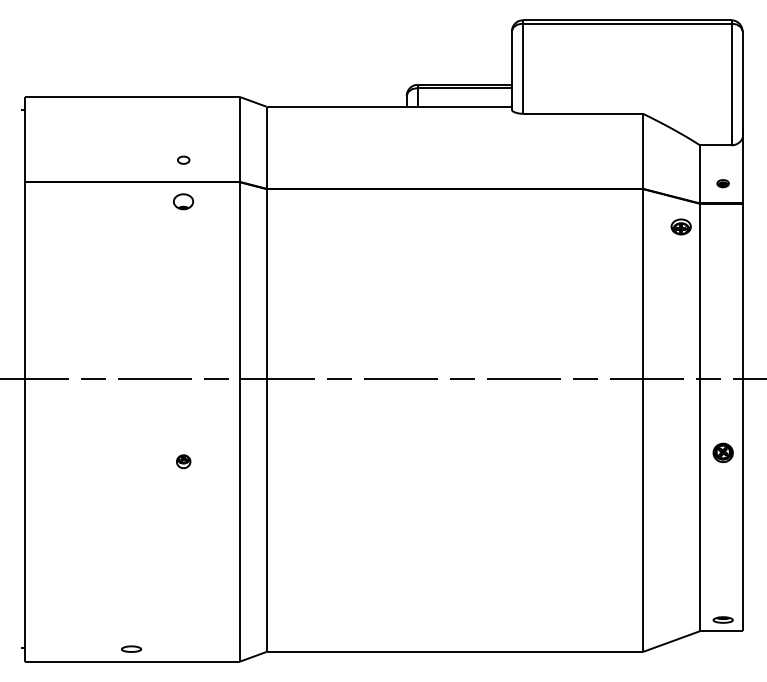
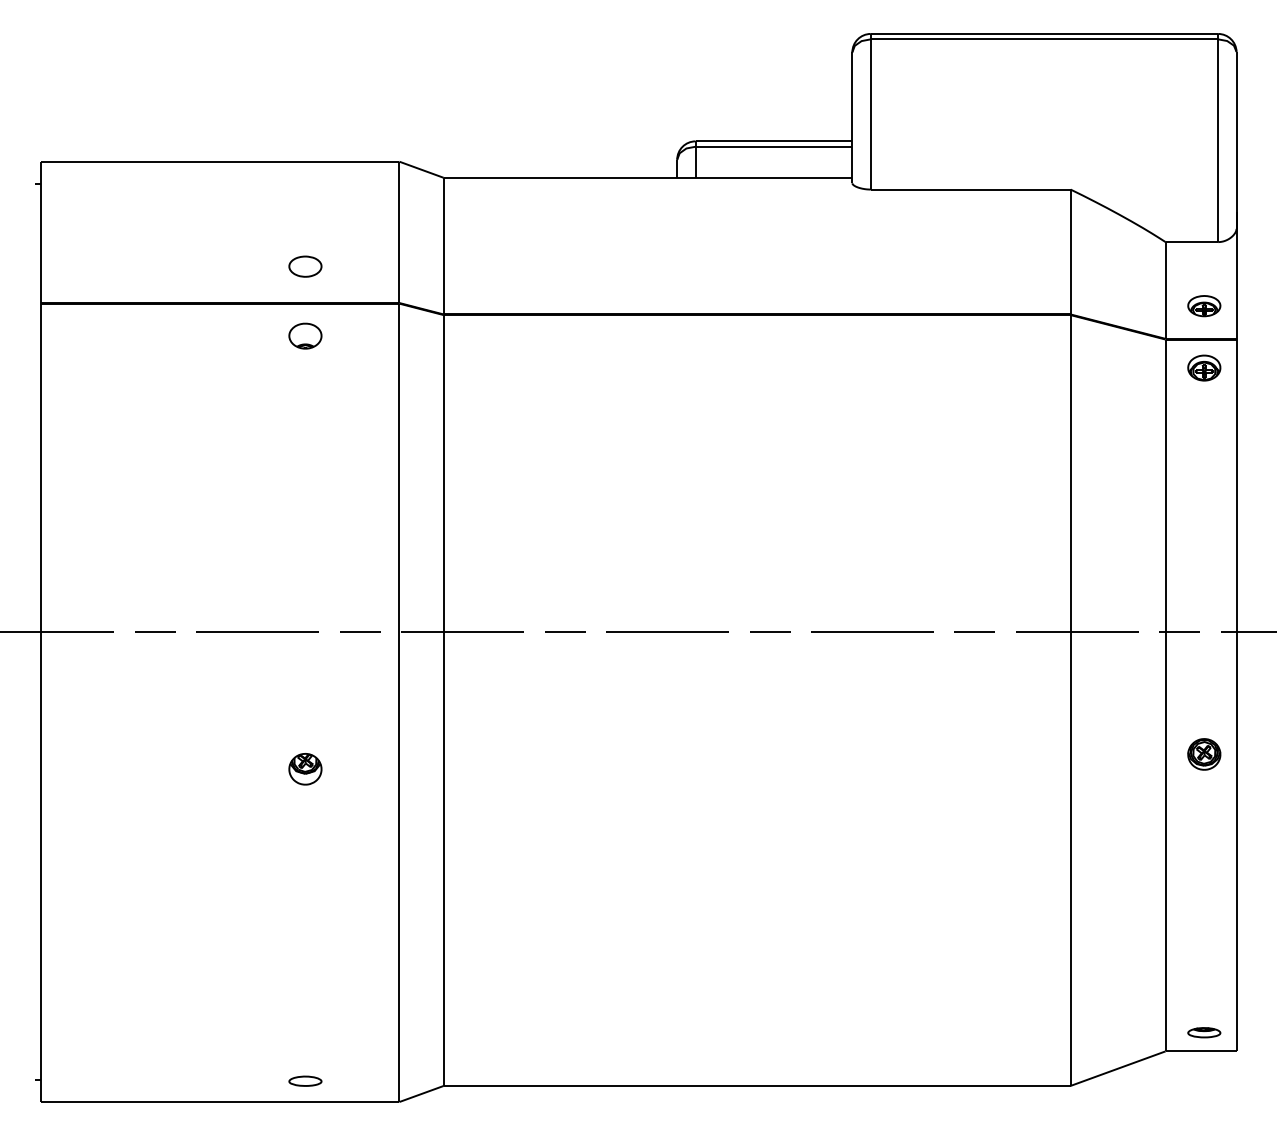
part: (183, 160) -> (305, 267), size x1.67
part: (722, 183) -> (1203, 305), size x1.67
part: (680, 226) -> (1203, 367), moved
part: (183, 461) -> (305, 768), size x1.43
part: (131, 648) -> (305, 1080), moved

